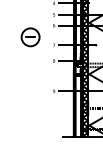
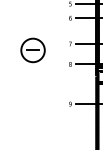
part: (30, 37) -> (32, 50), moved

